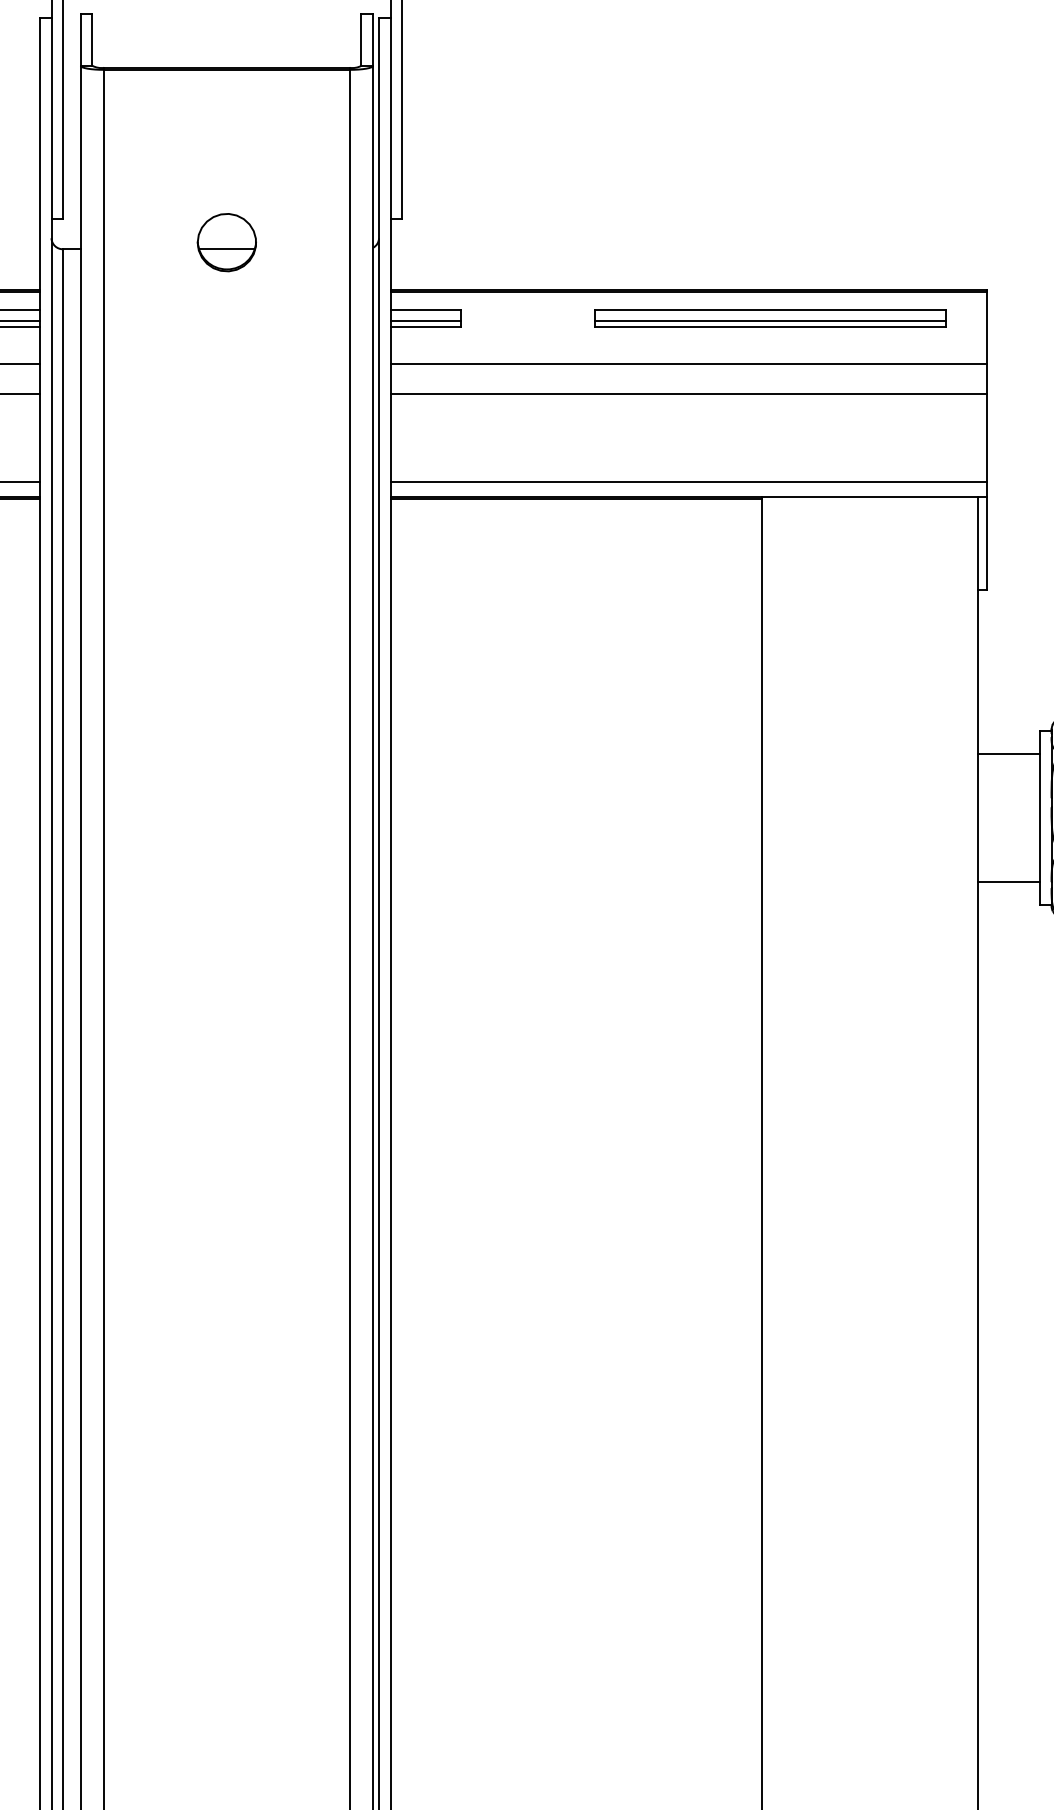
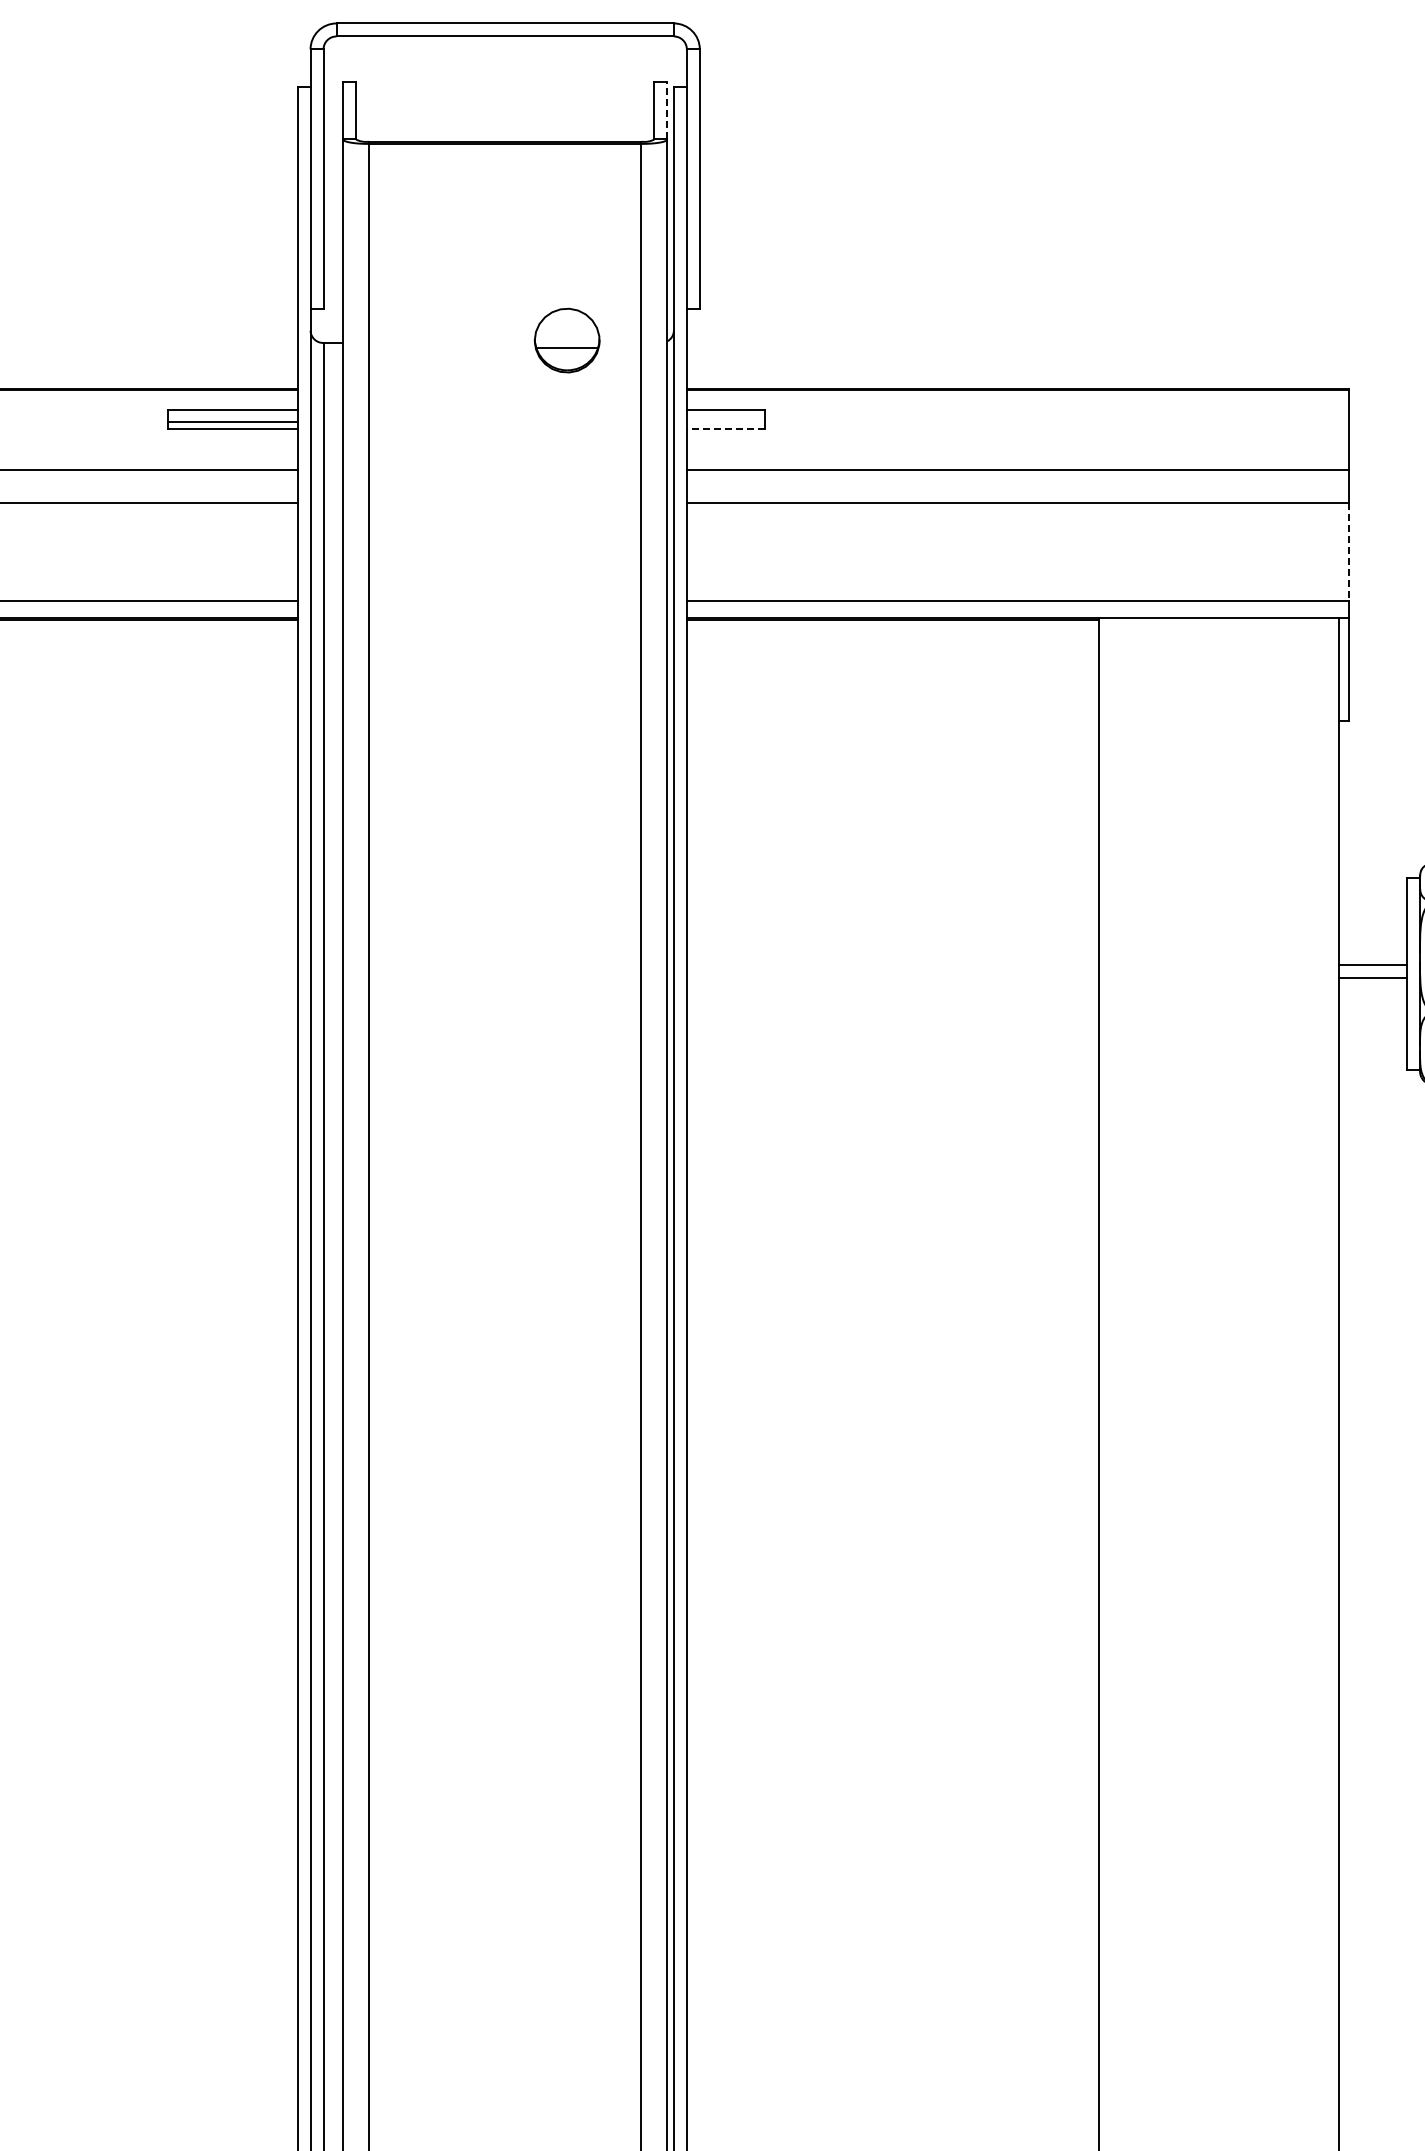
line: (373, 39) -> (667, 110), solid -> dashed
part: (226, 242) -> (566, 340), moved
part: (770, 318) -> (1108, 419), removed
line: (425, 320) -> (725, 422), removed
line: (425, 326) -> (725, 428), solid -> dashed
line: (987, 438) -> (1348, 552), solid -> dashed
line: (1008, 753) -> (1372, 978), moved
line: (1008, 882) -> (1372, 965), moved

